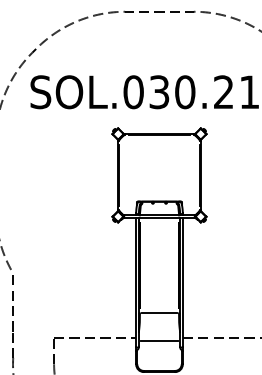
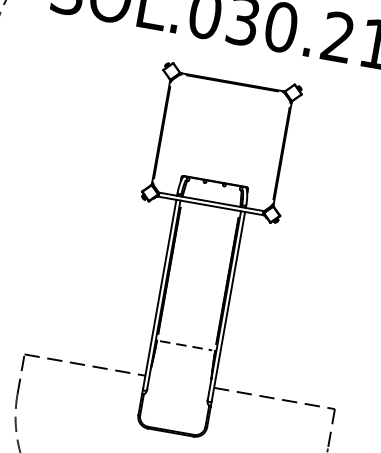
line: (159, 313) -> (186, 346), solid -> dashed
line: (159, 341) -> (178, 387), removed

